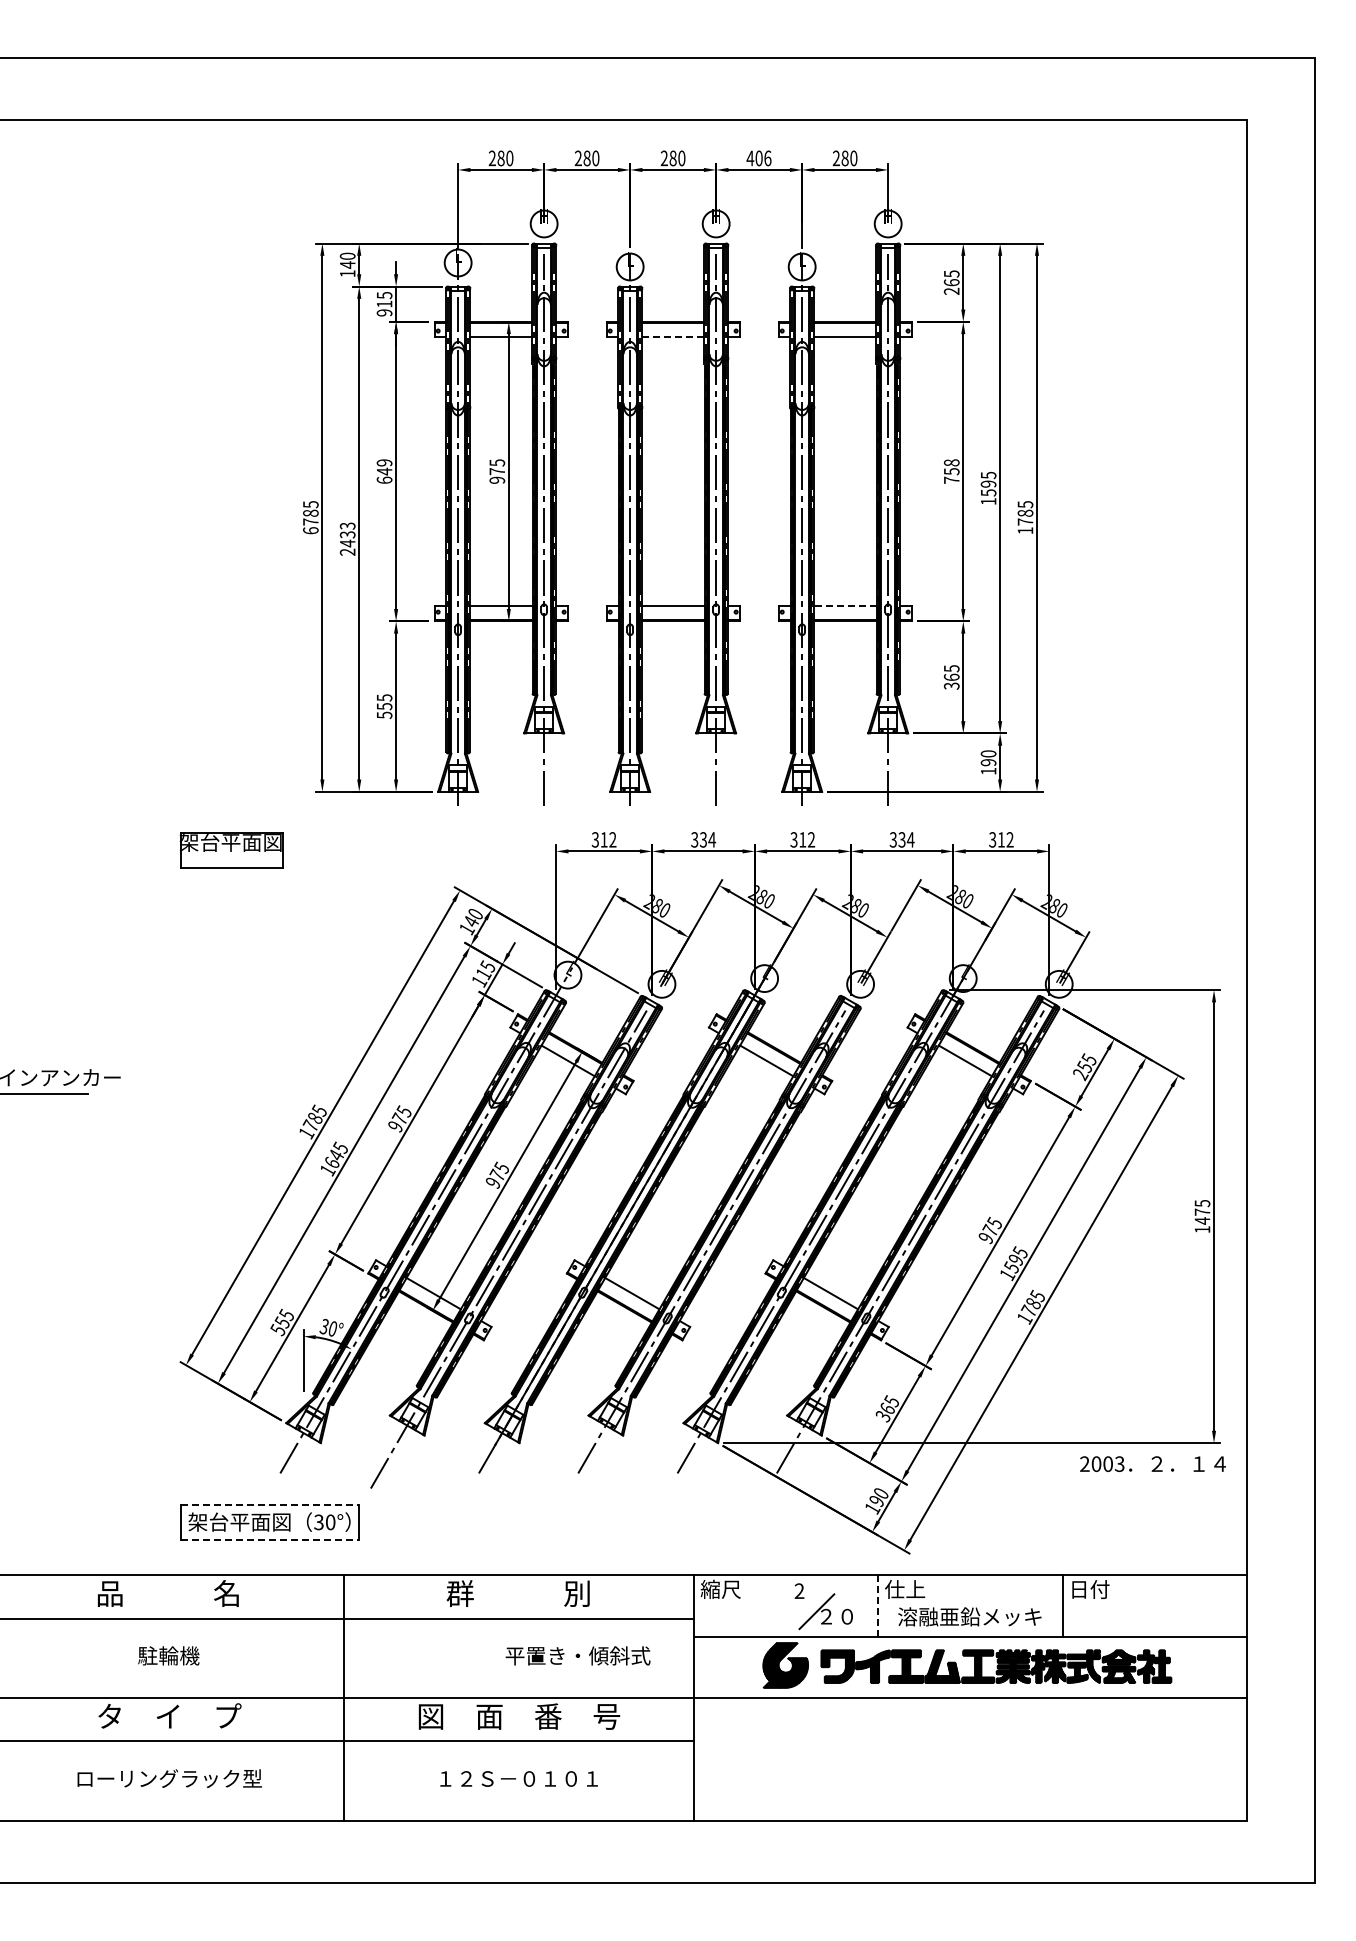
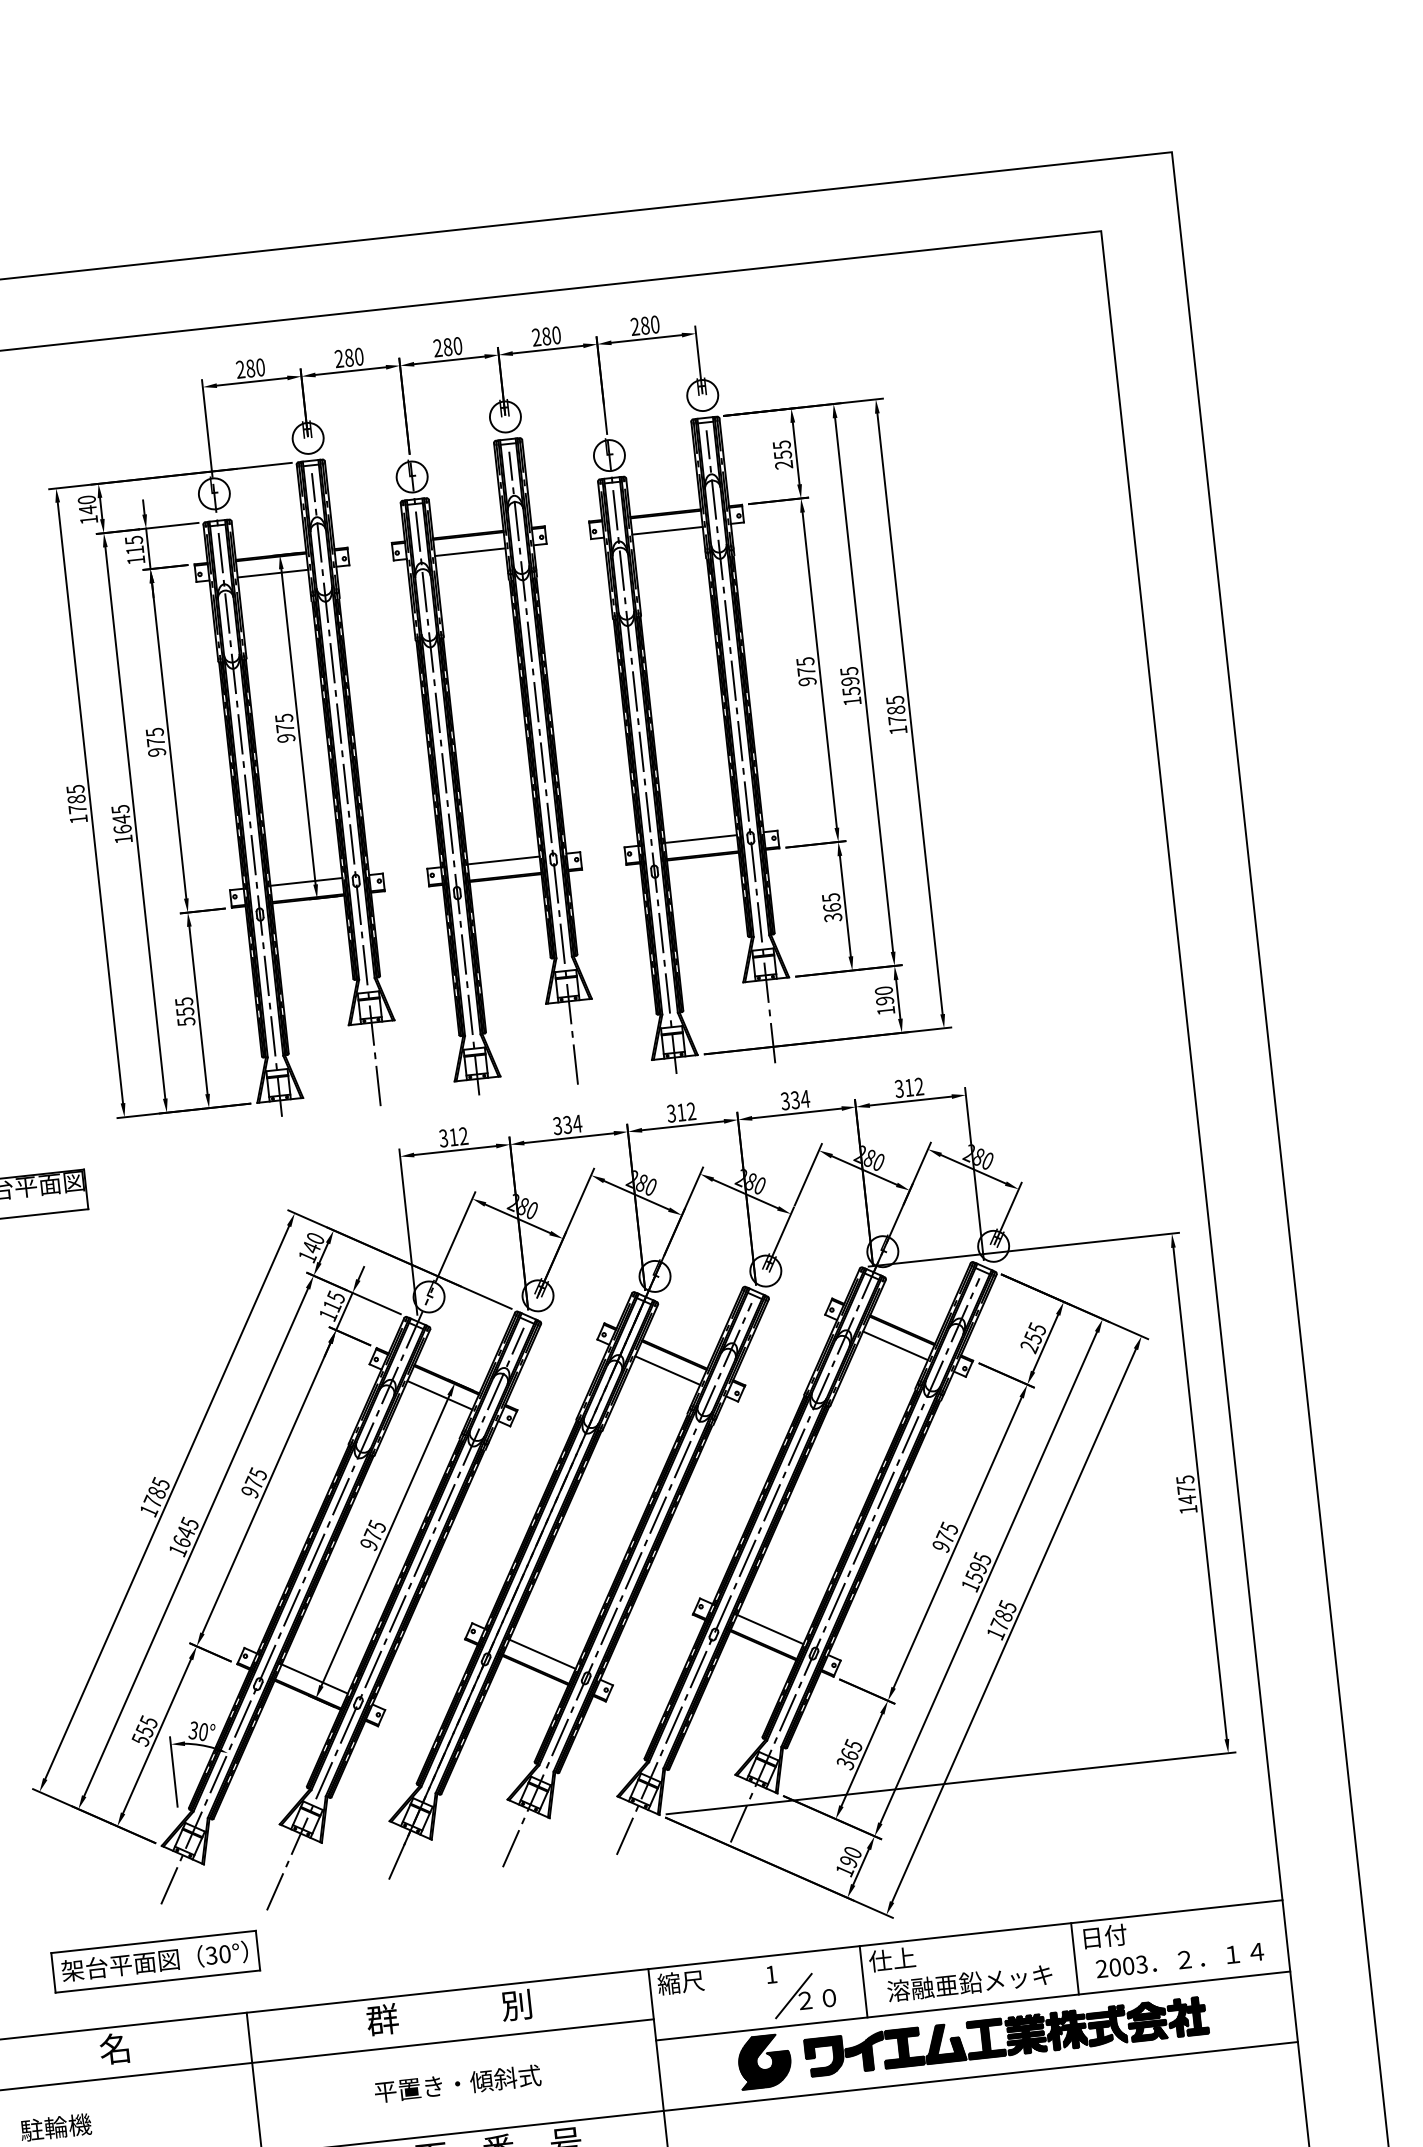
text: (758, 158) -> (545, 336), 406 -> 280
text: (951, 282) -> (782, 454), 265 -> 255
text: (384, 312) -> (136, 559), 915 -> 115
line: (673, 337) -> (470, 552), dashed -> solid
text: (384, 471) -> (155, 742), 649 -> 975
text: (951, 471) -> (806, 671), 758 -> 975
text: (310, 530) -> (78, 819), 6785 -> 1785
text: (347, 538) -> (121, 823), 2433 -> 1645
line: (844, 605) -> (700, 838), dashed -> solid
text: (1152, 1463) -> (1179, 1959), moved
line: (270, 1505) -> (153, 1942), dashed -> solid
line: (270, 1539) -> (158, 1981), dashed -> solid
text: (799, 1590) -> (771, 1973), 2 -> 1
line: (878, 1606) -> (863, 1982), dashed -> solid
text: (577, 1655) -> (457, 2083), moved

